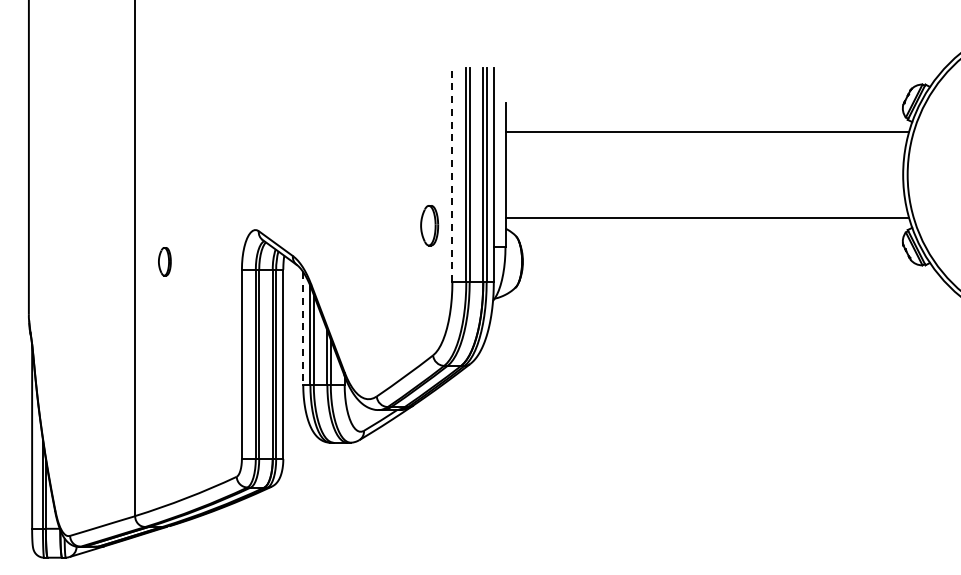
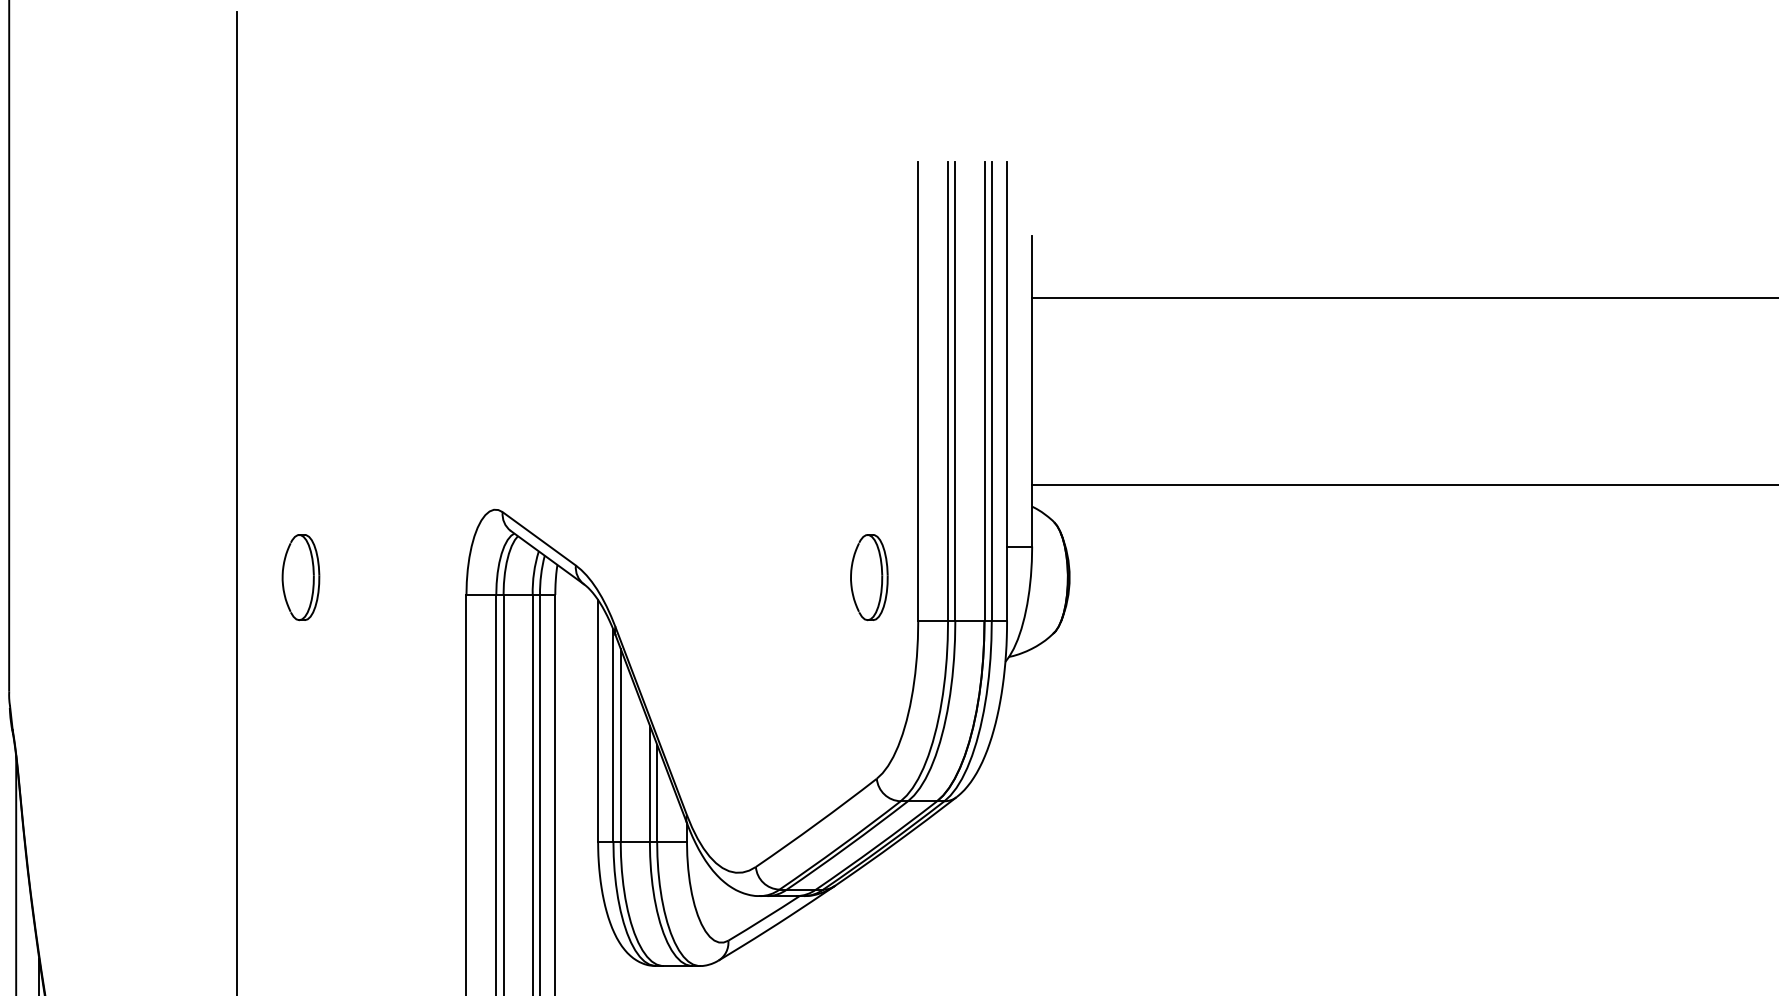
line: (452, 174) -> (918, 390), dashed -> solid
part: (429, 225) -> (869, 577), moved
part: (164, 261) -> (300, 577), size x1.43
line: (303, 329) -> (598, 723), dashed -> solid

